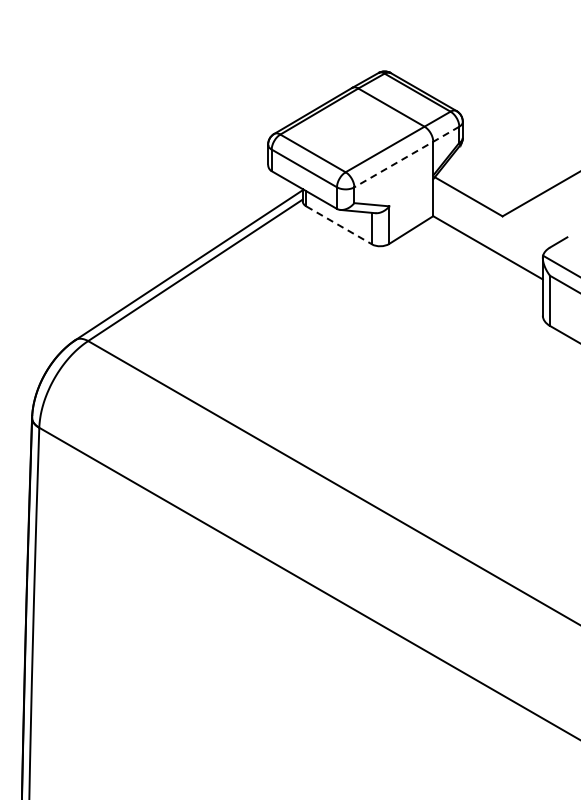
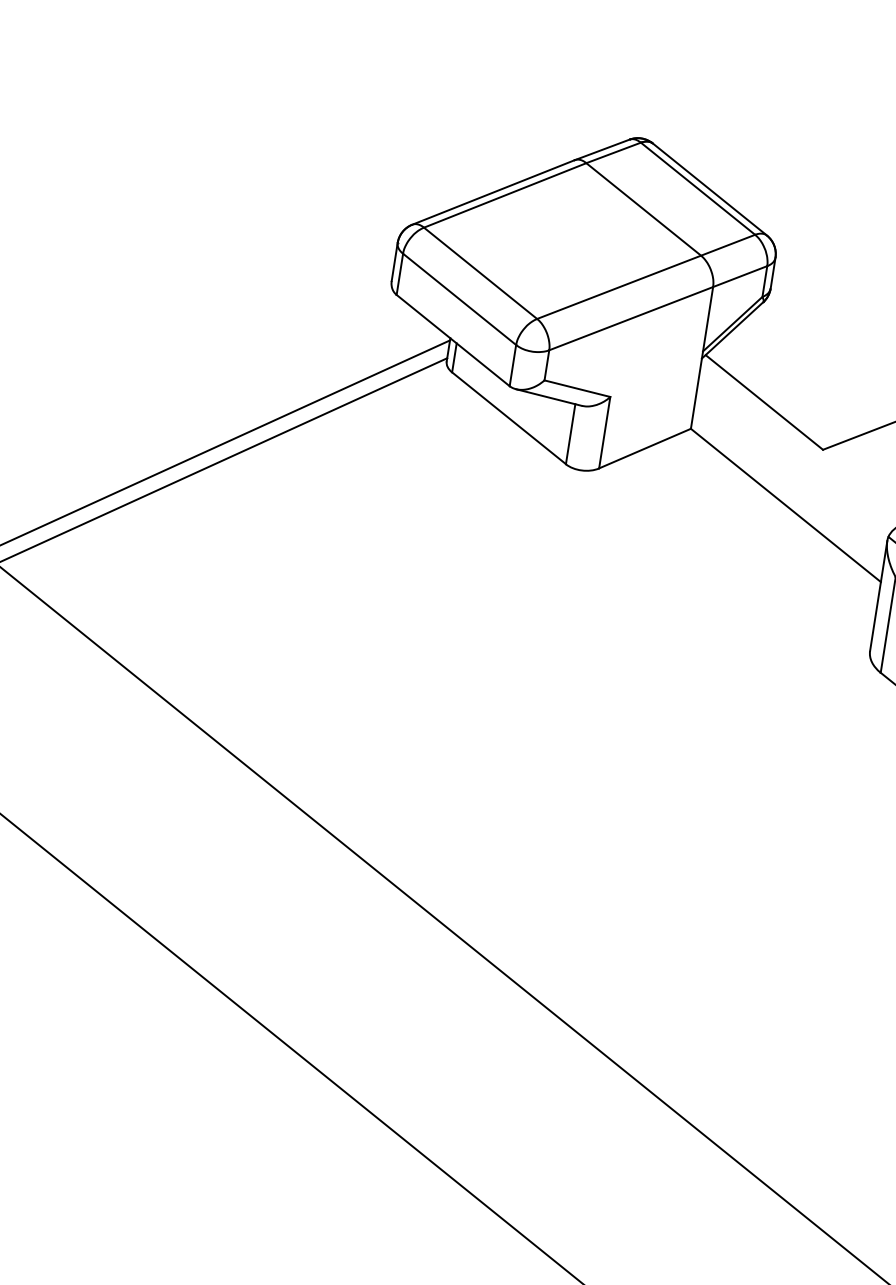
line: (406, 157) -> (657, 308), dashed -> solid
line: (339, 225) -> (509, 418), dashed -> solid

